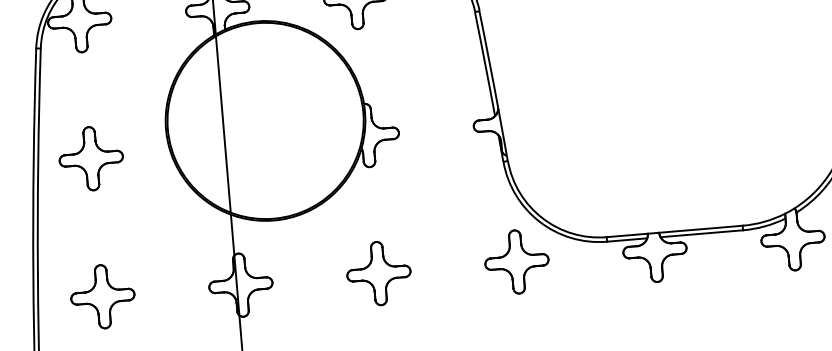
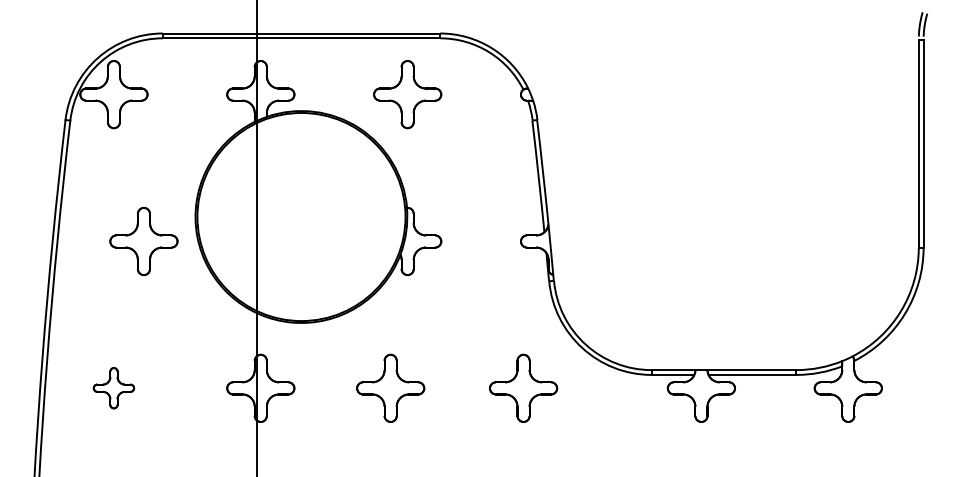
part: (90, 158) -> (143, 241), moved
part: (516, 261) -> (523, 387), moved
part: (378, 272) -> (390, 387), moved
part: (102, 295) -> (113, 387), size x0.6

